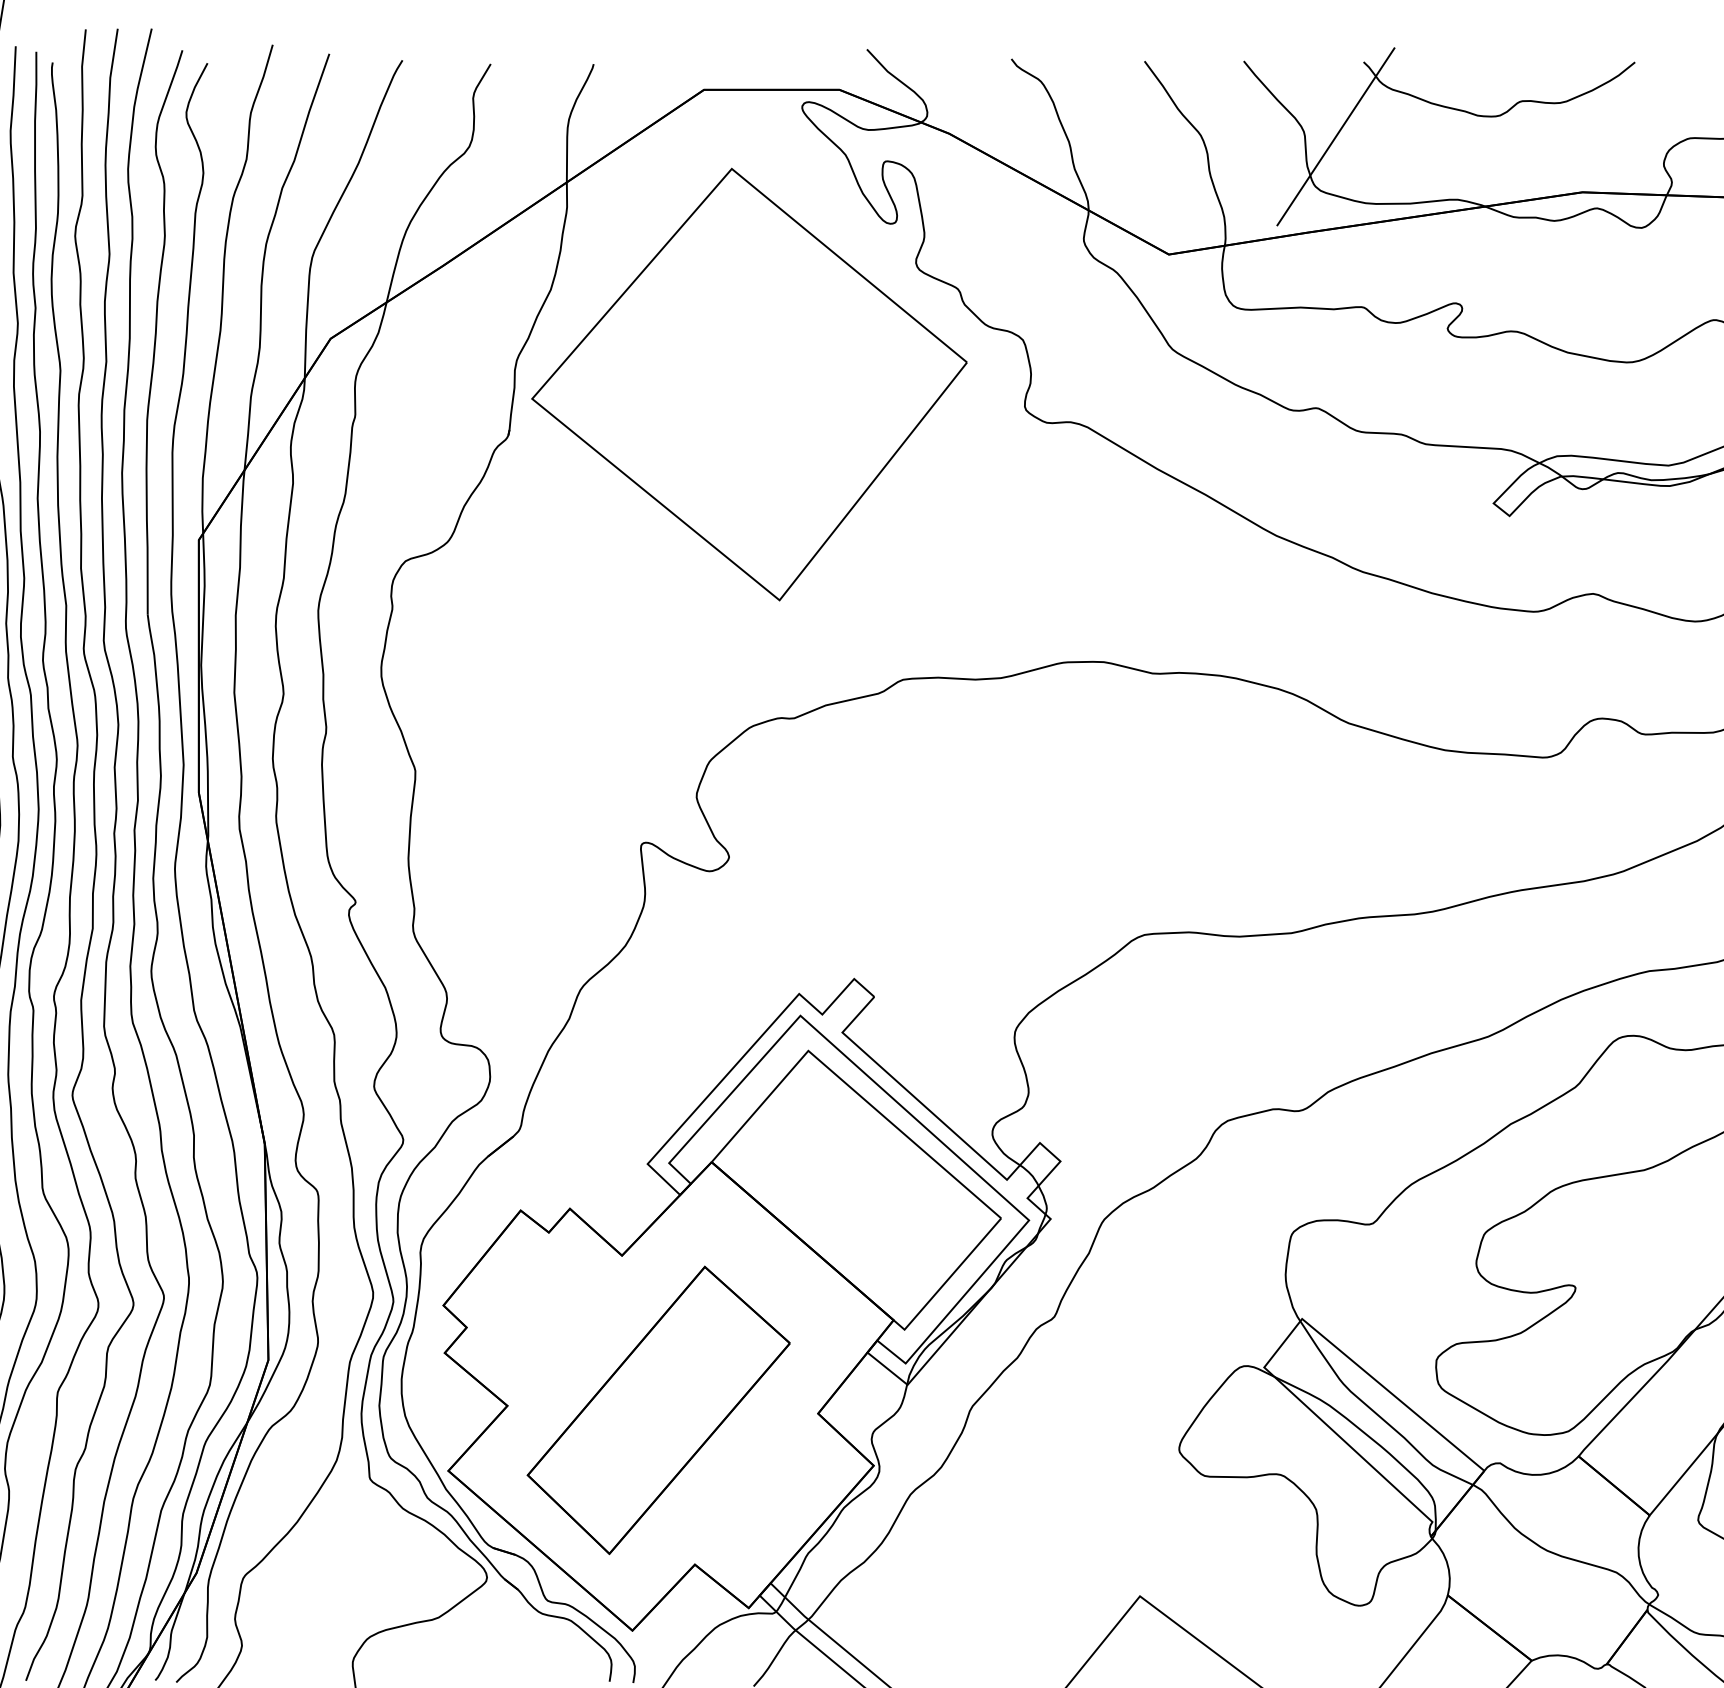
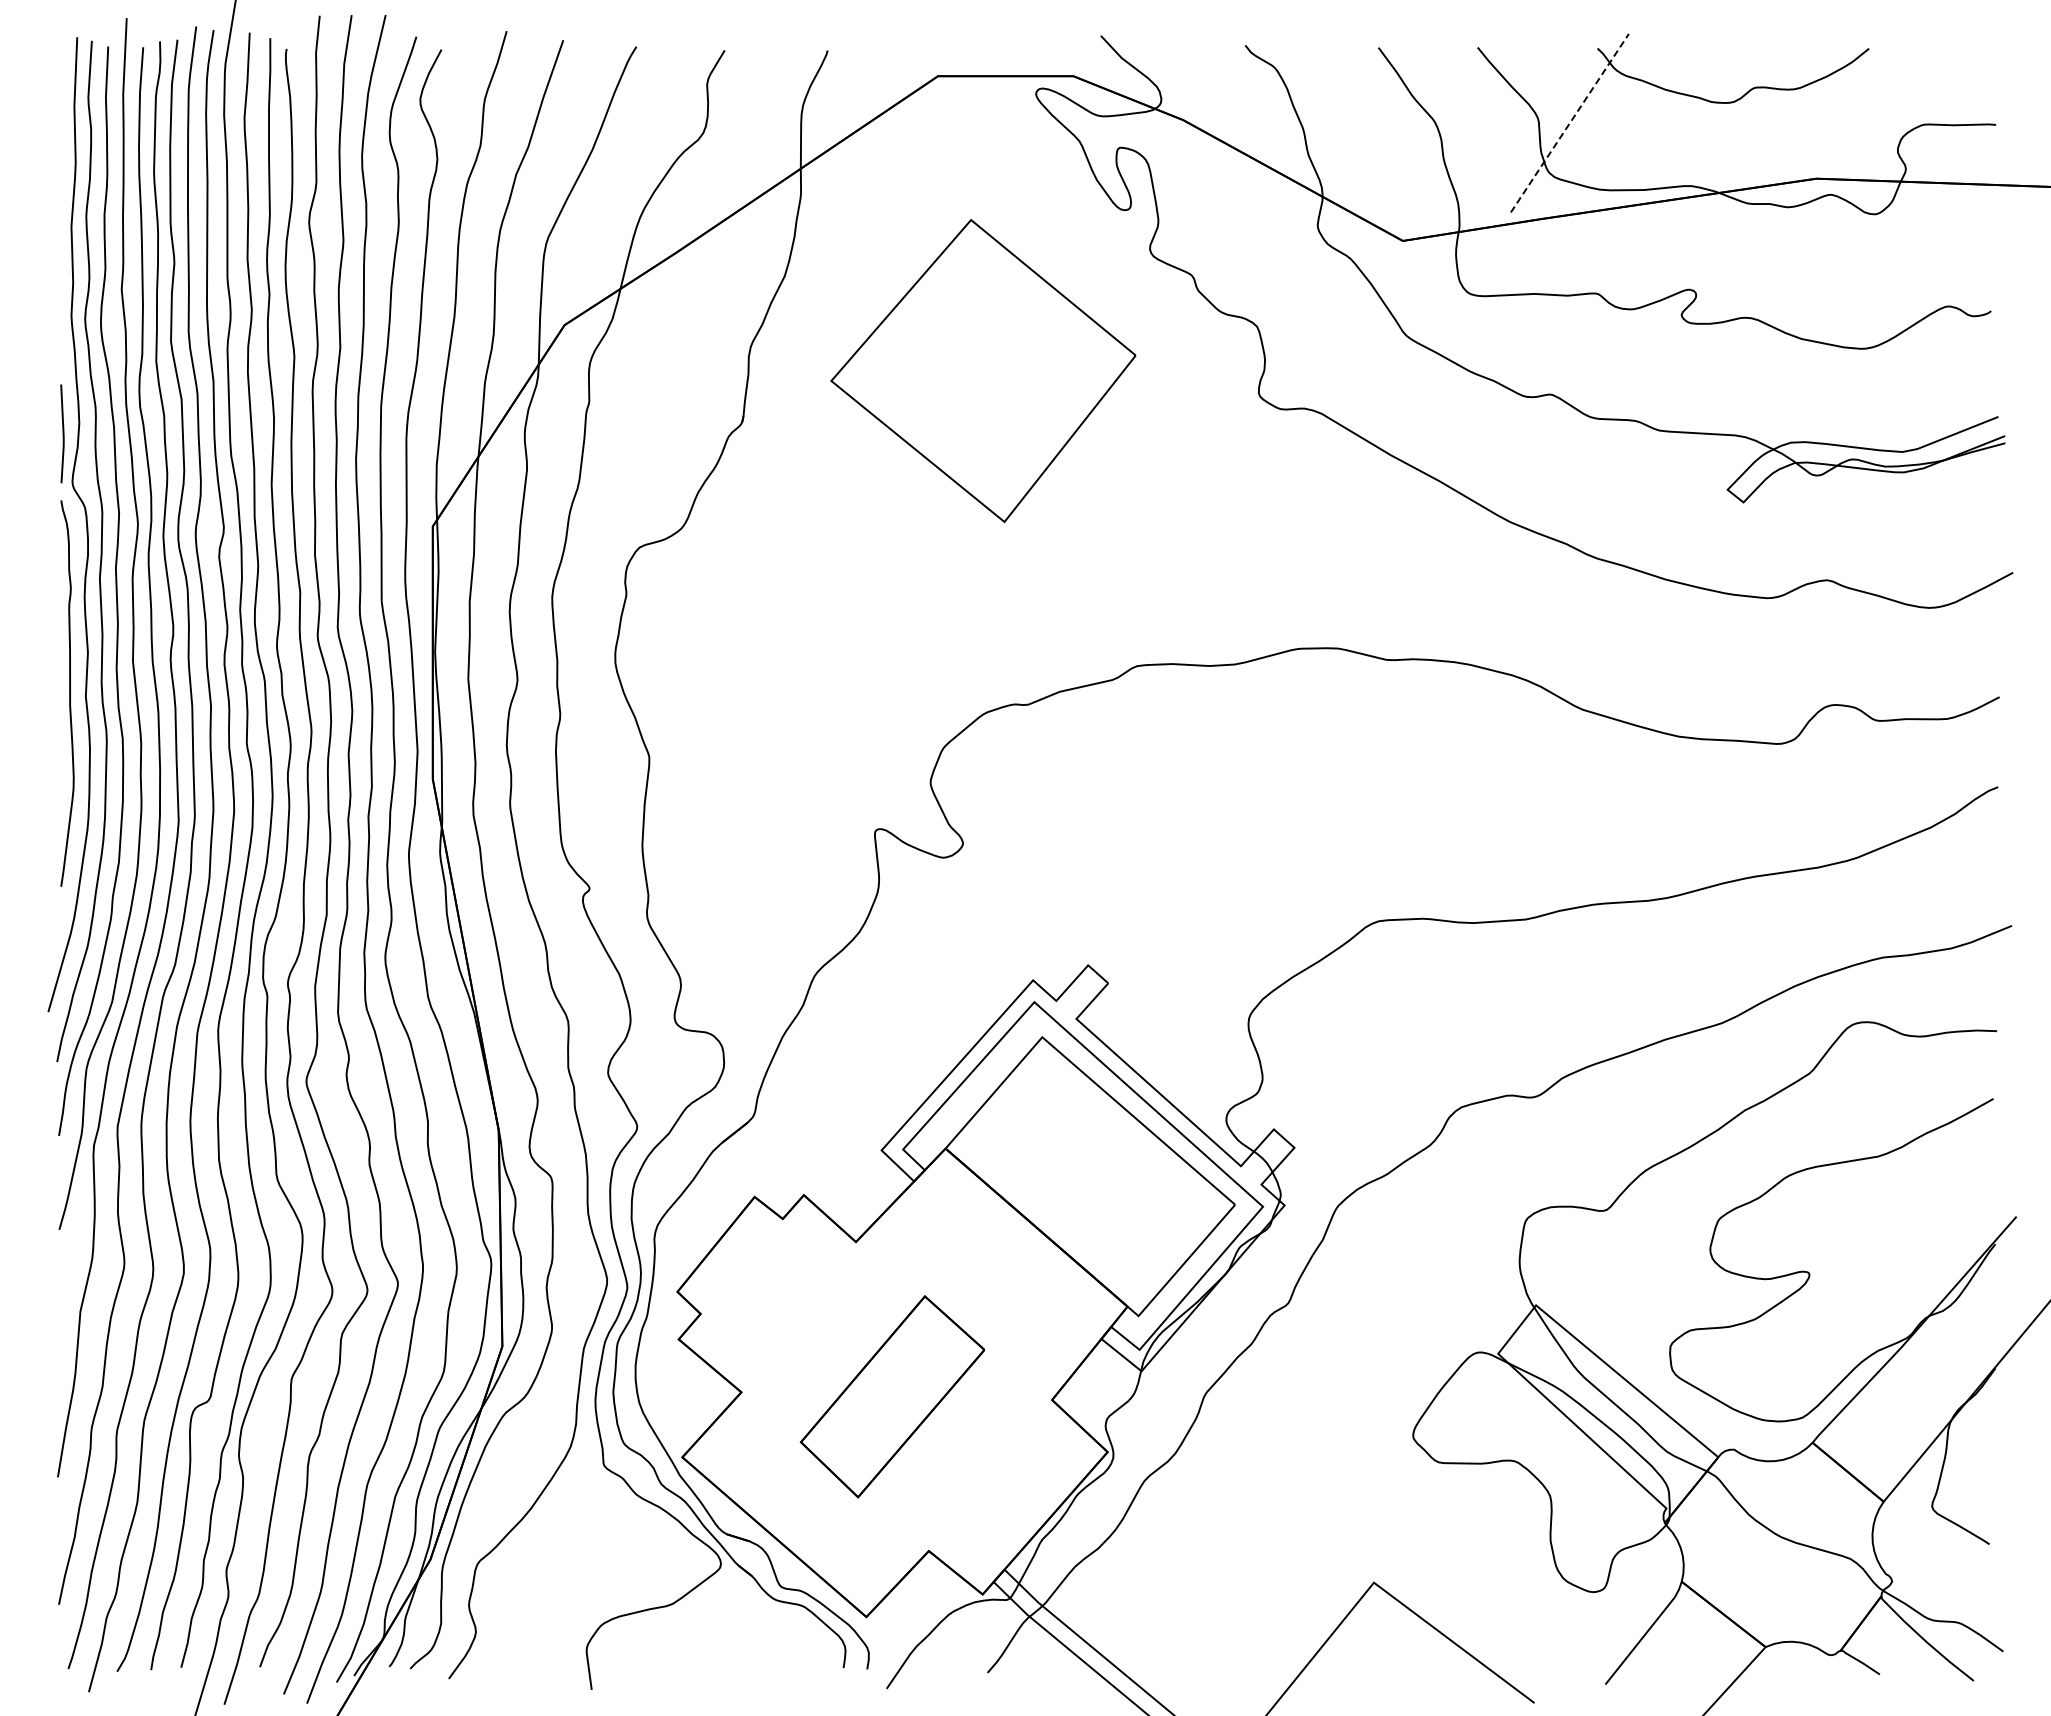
line: (1336, 136) -> (1570, 122), solid -> dashed
part: (749, 384) -> (983, 370), size x0.7
part: (658, 1410) -> (892, 1396), size x0.7

